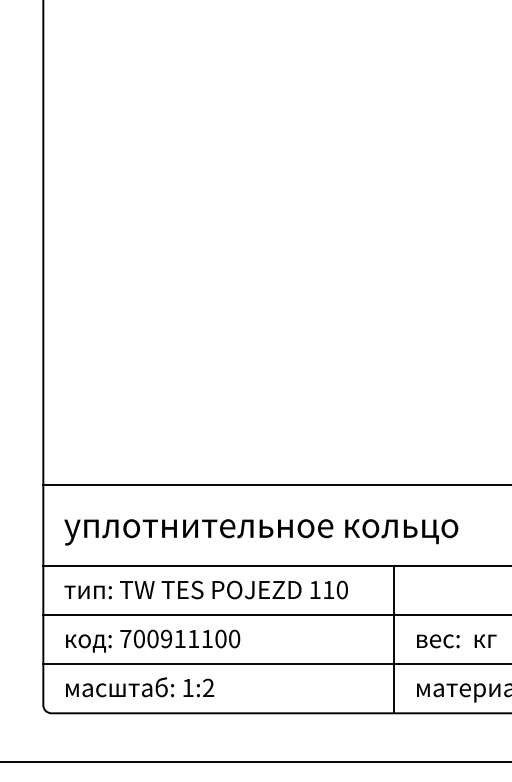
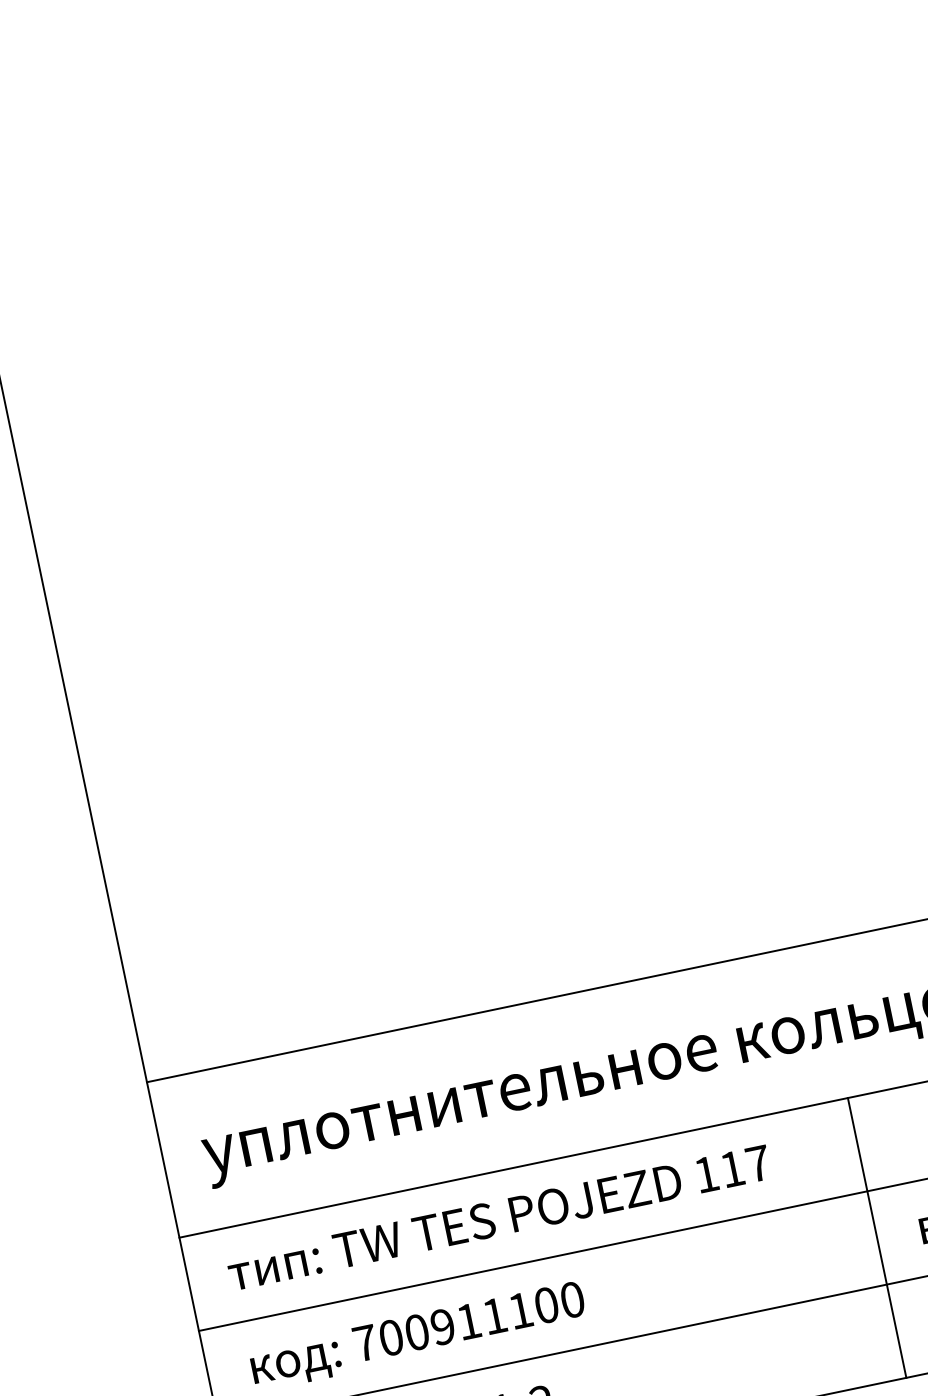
text: (341, 589) -> (756, 1163), 110 -> 117

